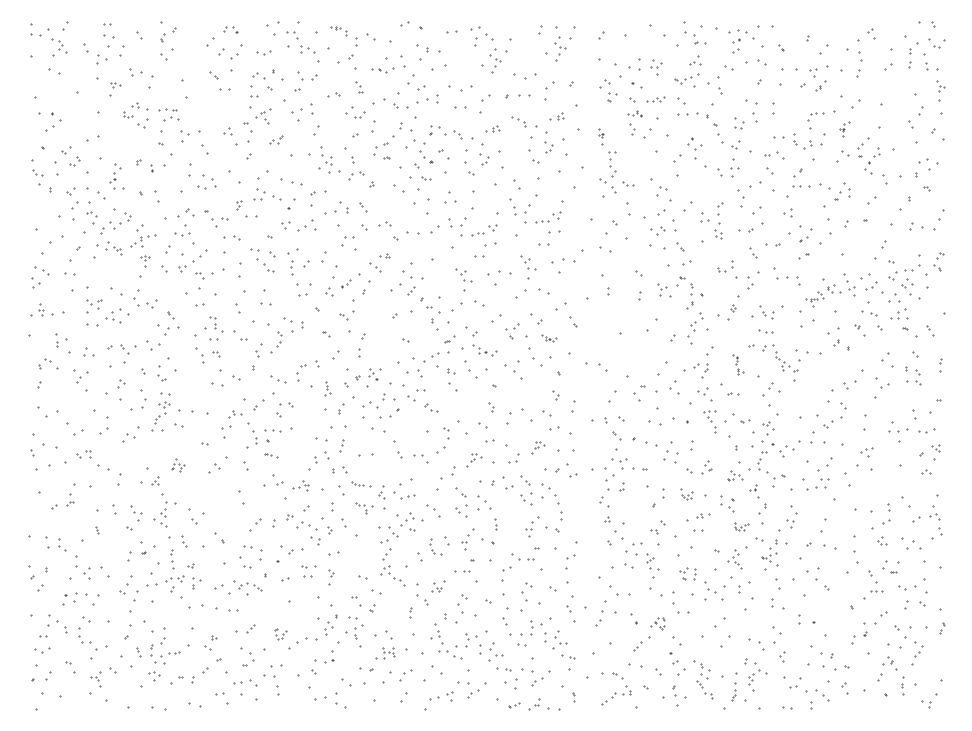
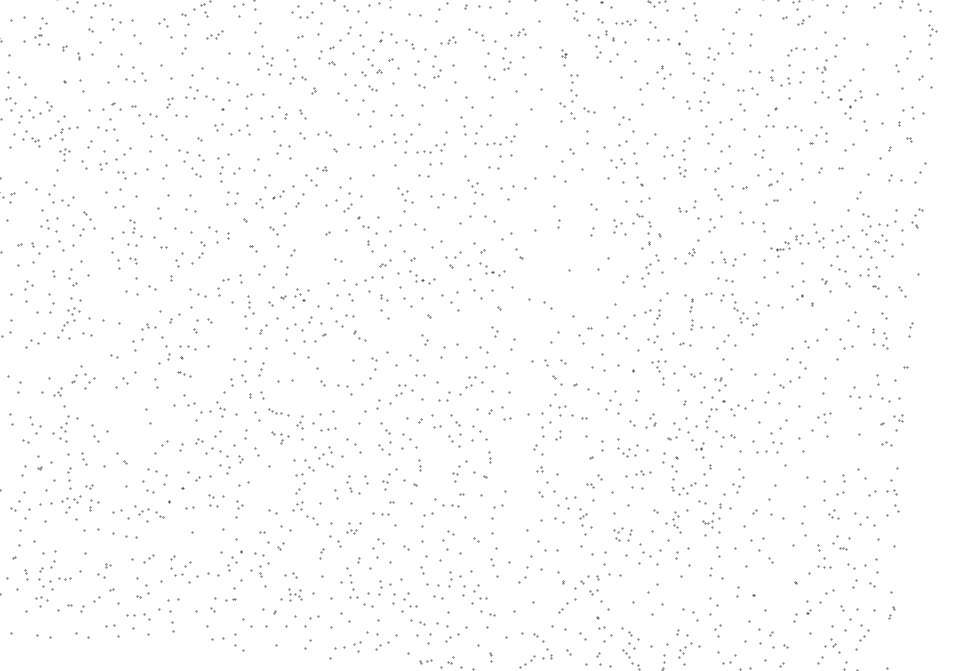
part: (634, 113) -> (601, 35), size x1.67
part: (844, 129) -> (825, 68), size x1.67
part: (116, 176) -> (42, 31), moved
part: (819, 186) -> (794, 128), size x0.62
part: (303, 284) -> (232, 192), size x0.62
part: (113, 315) -> (48, 223), moved
part: (549, 338) -> (492, 270), size x1.67
part: (737, 364) -> (692, 312), size x1.67
part: (327, 388) -> (250, 306), size x1.43
part: (538, 447) -> (472, 386), size x1.67
part: (473, 459) -> (401, 394), size x1.43
part: (178, 465) -> (83, 377), size x1.67
part: (735, 475) -> (681, 432), size x1.67
part: (300, 485) -> (213, 408), size x1.43
part: (686, 494) -> (627, 448), size x1.67
part: (559, 512) -> (489, 457), size x0.62
part: (741, 526) -> (683, 487), size x1.67
part: (657, 623) -> (585, 584), size x1.67
part: (280, 633) -> (180, 565), size x1.67
part: (384, 634) -> (291, 575), size x0.62

